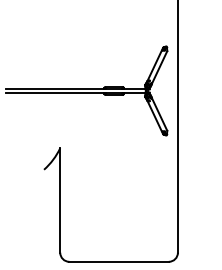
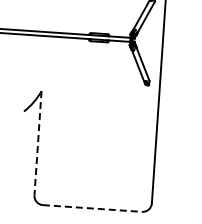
line: (60, 200) -> (38, 143), solid -> dashed
line: (119, 261) -> (92, 208), solid -> dashed

